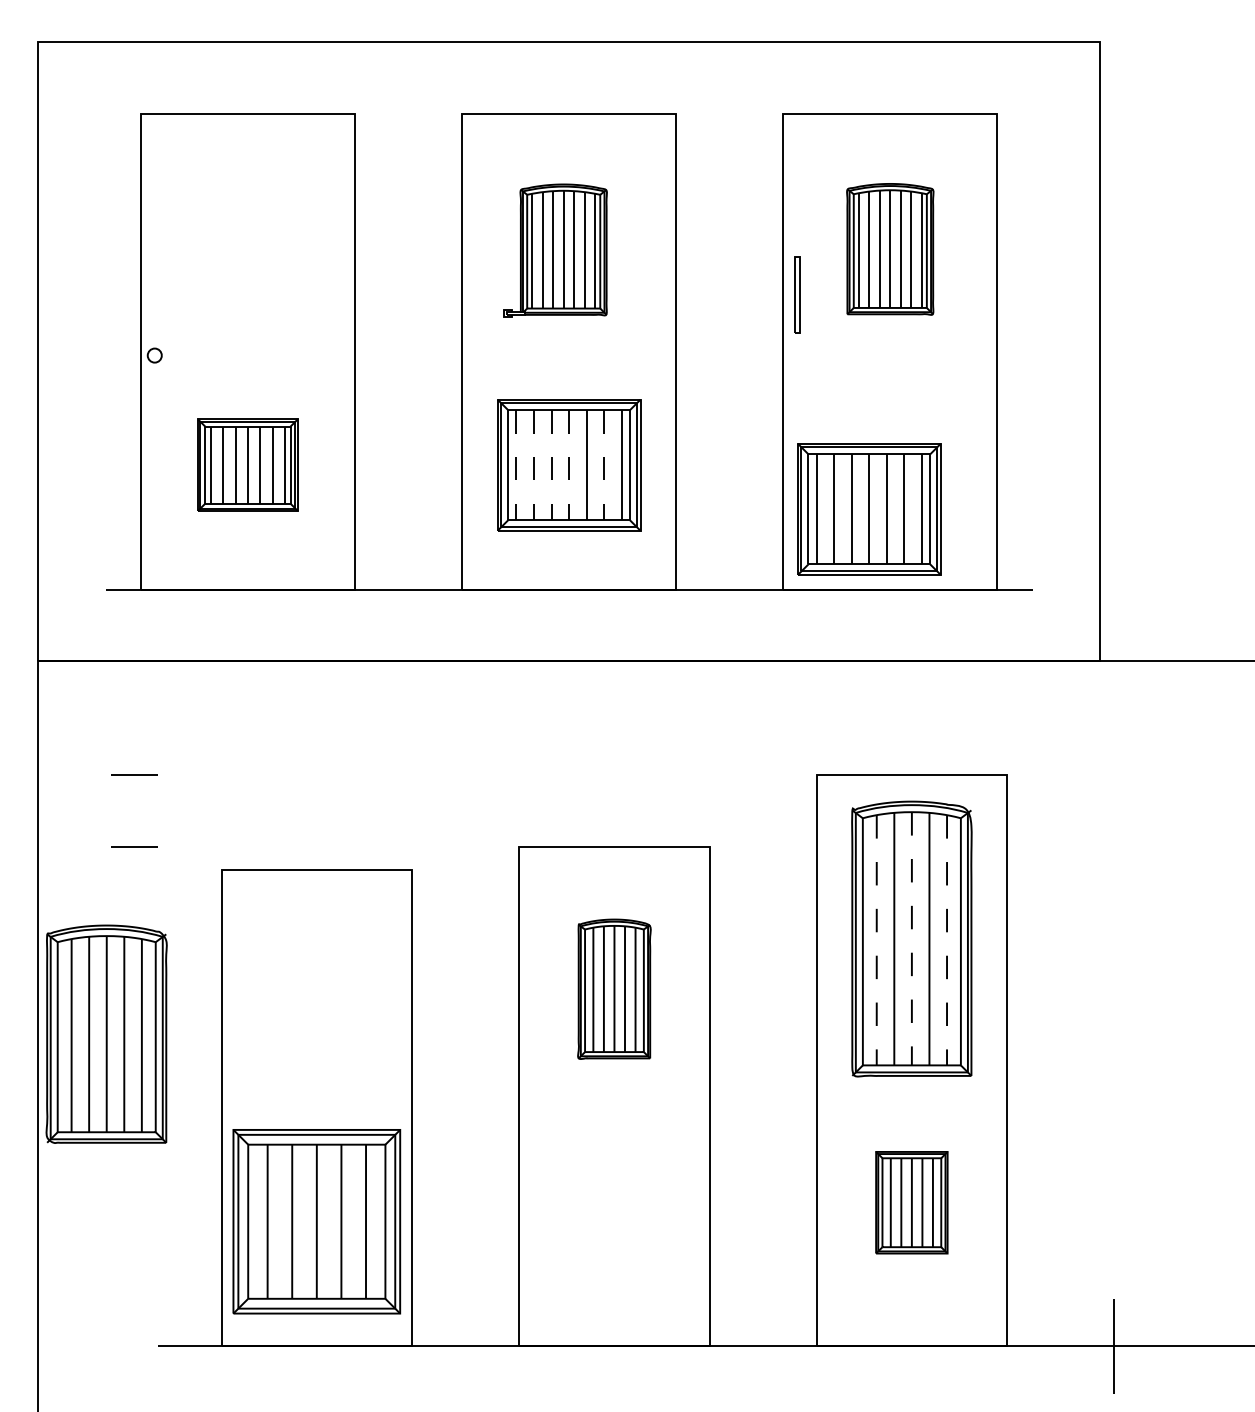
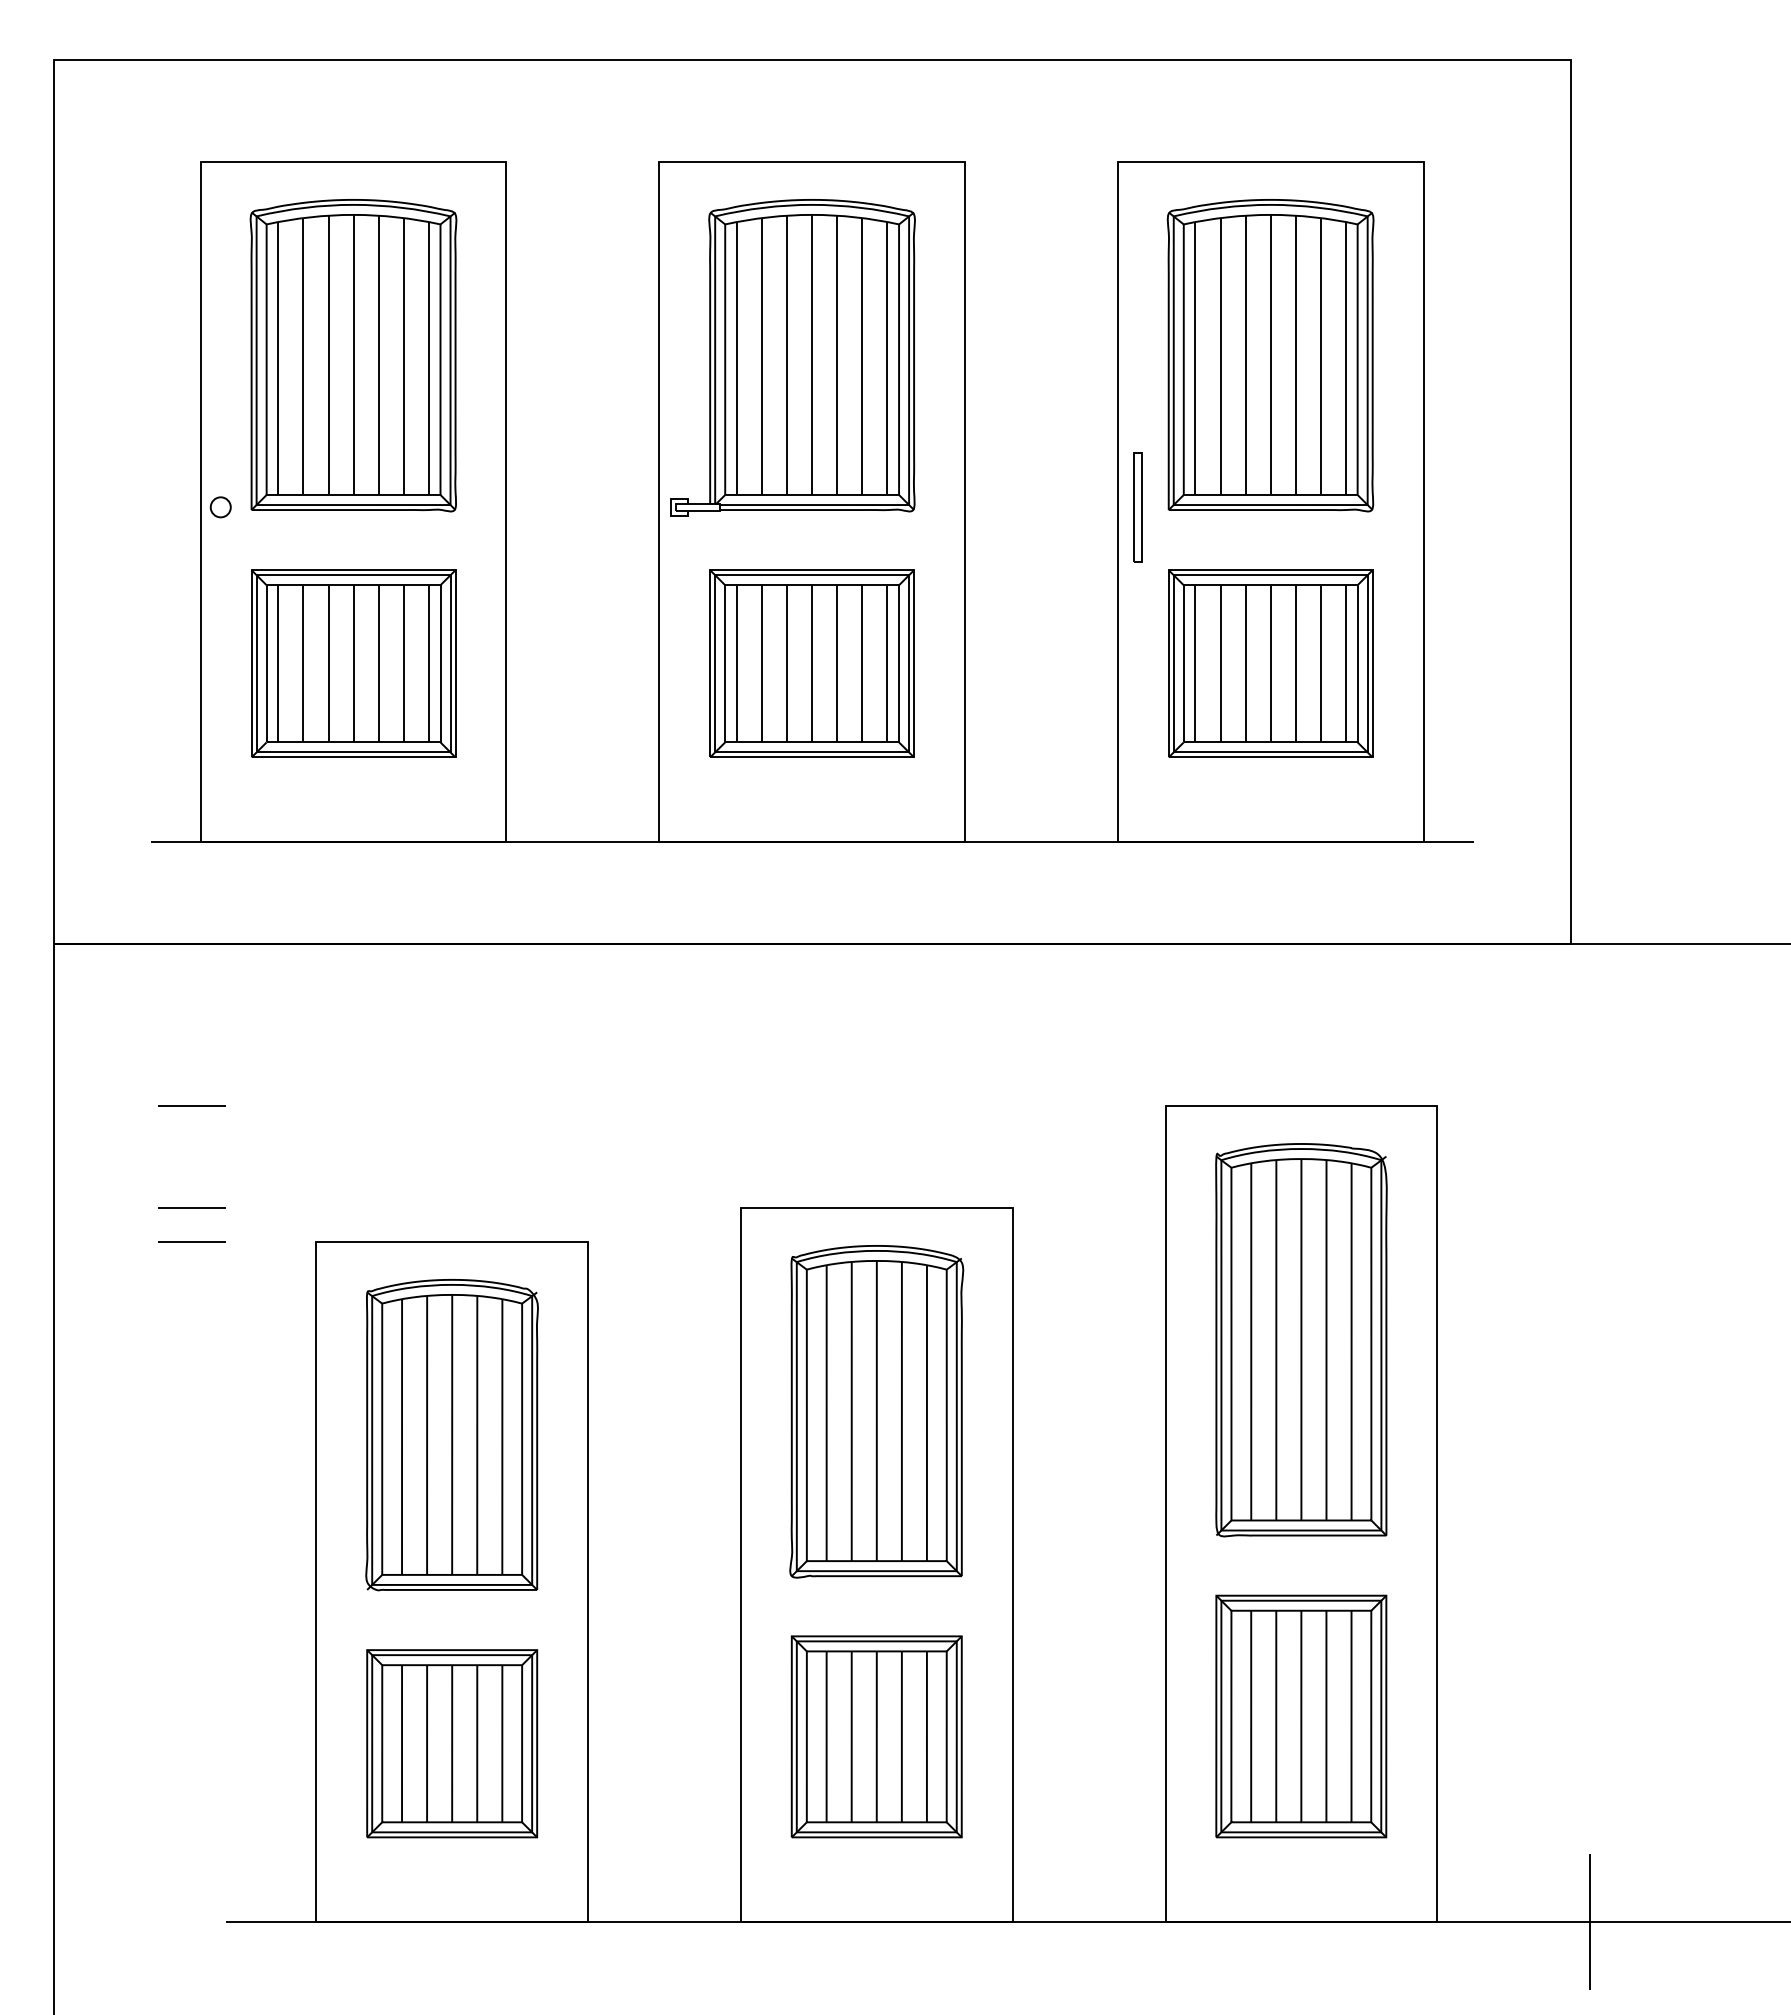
part: (247, 249) -> (353, 355), added
part: (890, 249) -> (1270, 355), size x1.67
part: (555, 250) -> (792, 357), size x1.67
part: (797, 294) -> (1137, 507), moved
part: (247, 464) -> (353, 663), size x1.43
line: (516, 464) -> (736, 663), dashed -> solid
line: (533, 464) -> (761, 663), dashed -> solid
line: (551, 464) -> (787, 663), dashed -> solid
line: (569, 464) -> (812, 663), dashed -> solid
line: (604, 464) -> (862, 663), dashed -> solid
part: (869, 509) -> (1270, 663), moved
line: (134, 869) -> (191, 1241), added
line: (911, 938) -> (1301, 1339), dashed -> solid
line: (876, 940) -> (1251, 1341), dashed -> solid
line: (946, 940) -> (1351, 1341), dashed -> solid
part: (614, 989) -> (876, 1411), size x1.67
part: (106, 1034) -> (451, 1435), moved
part: (911, 1202) -> (1301, 1716), size x1.67
part: (614, 1216) -> (876, 1736), added
part: (317, 1221) -> (452, 1743), size x0.71

